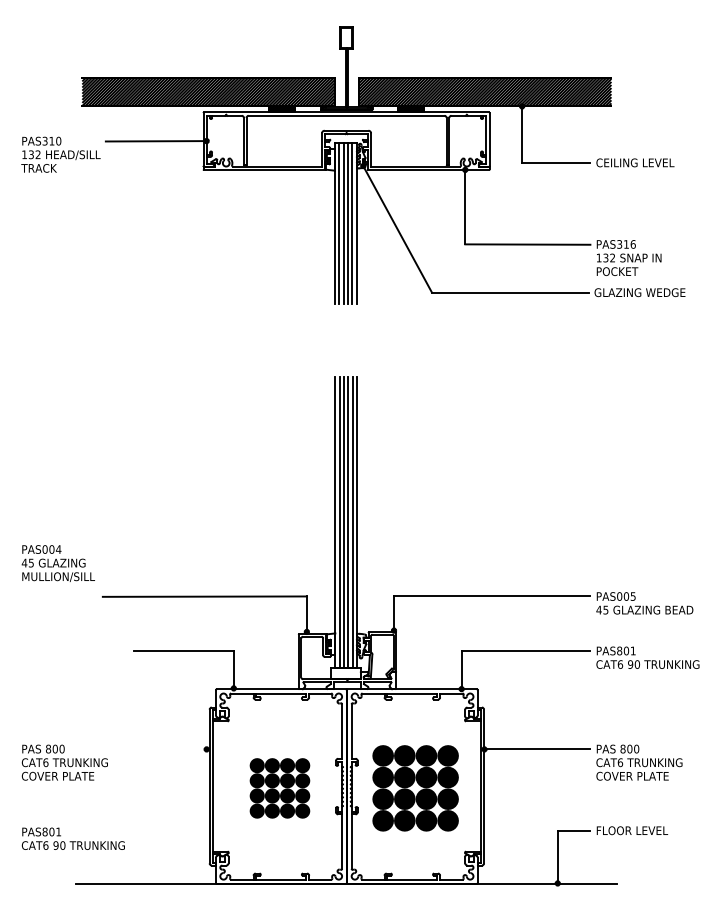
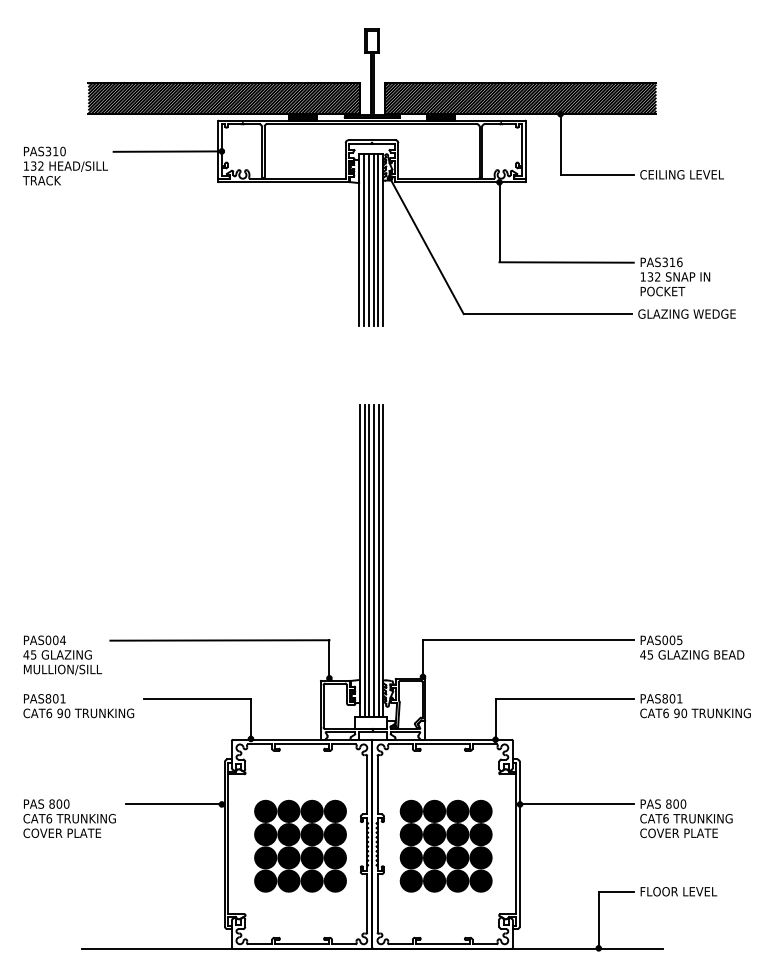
text: (57, 563) -> (61, 655), moved
line: (161, 749) -> (173, 804), added
part: (279, 788) -> (300, 846), size x1.43
text: (72, 838) -> (77, 705), moved

